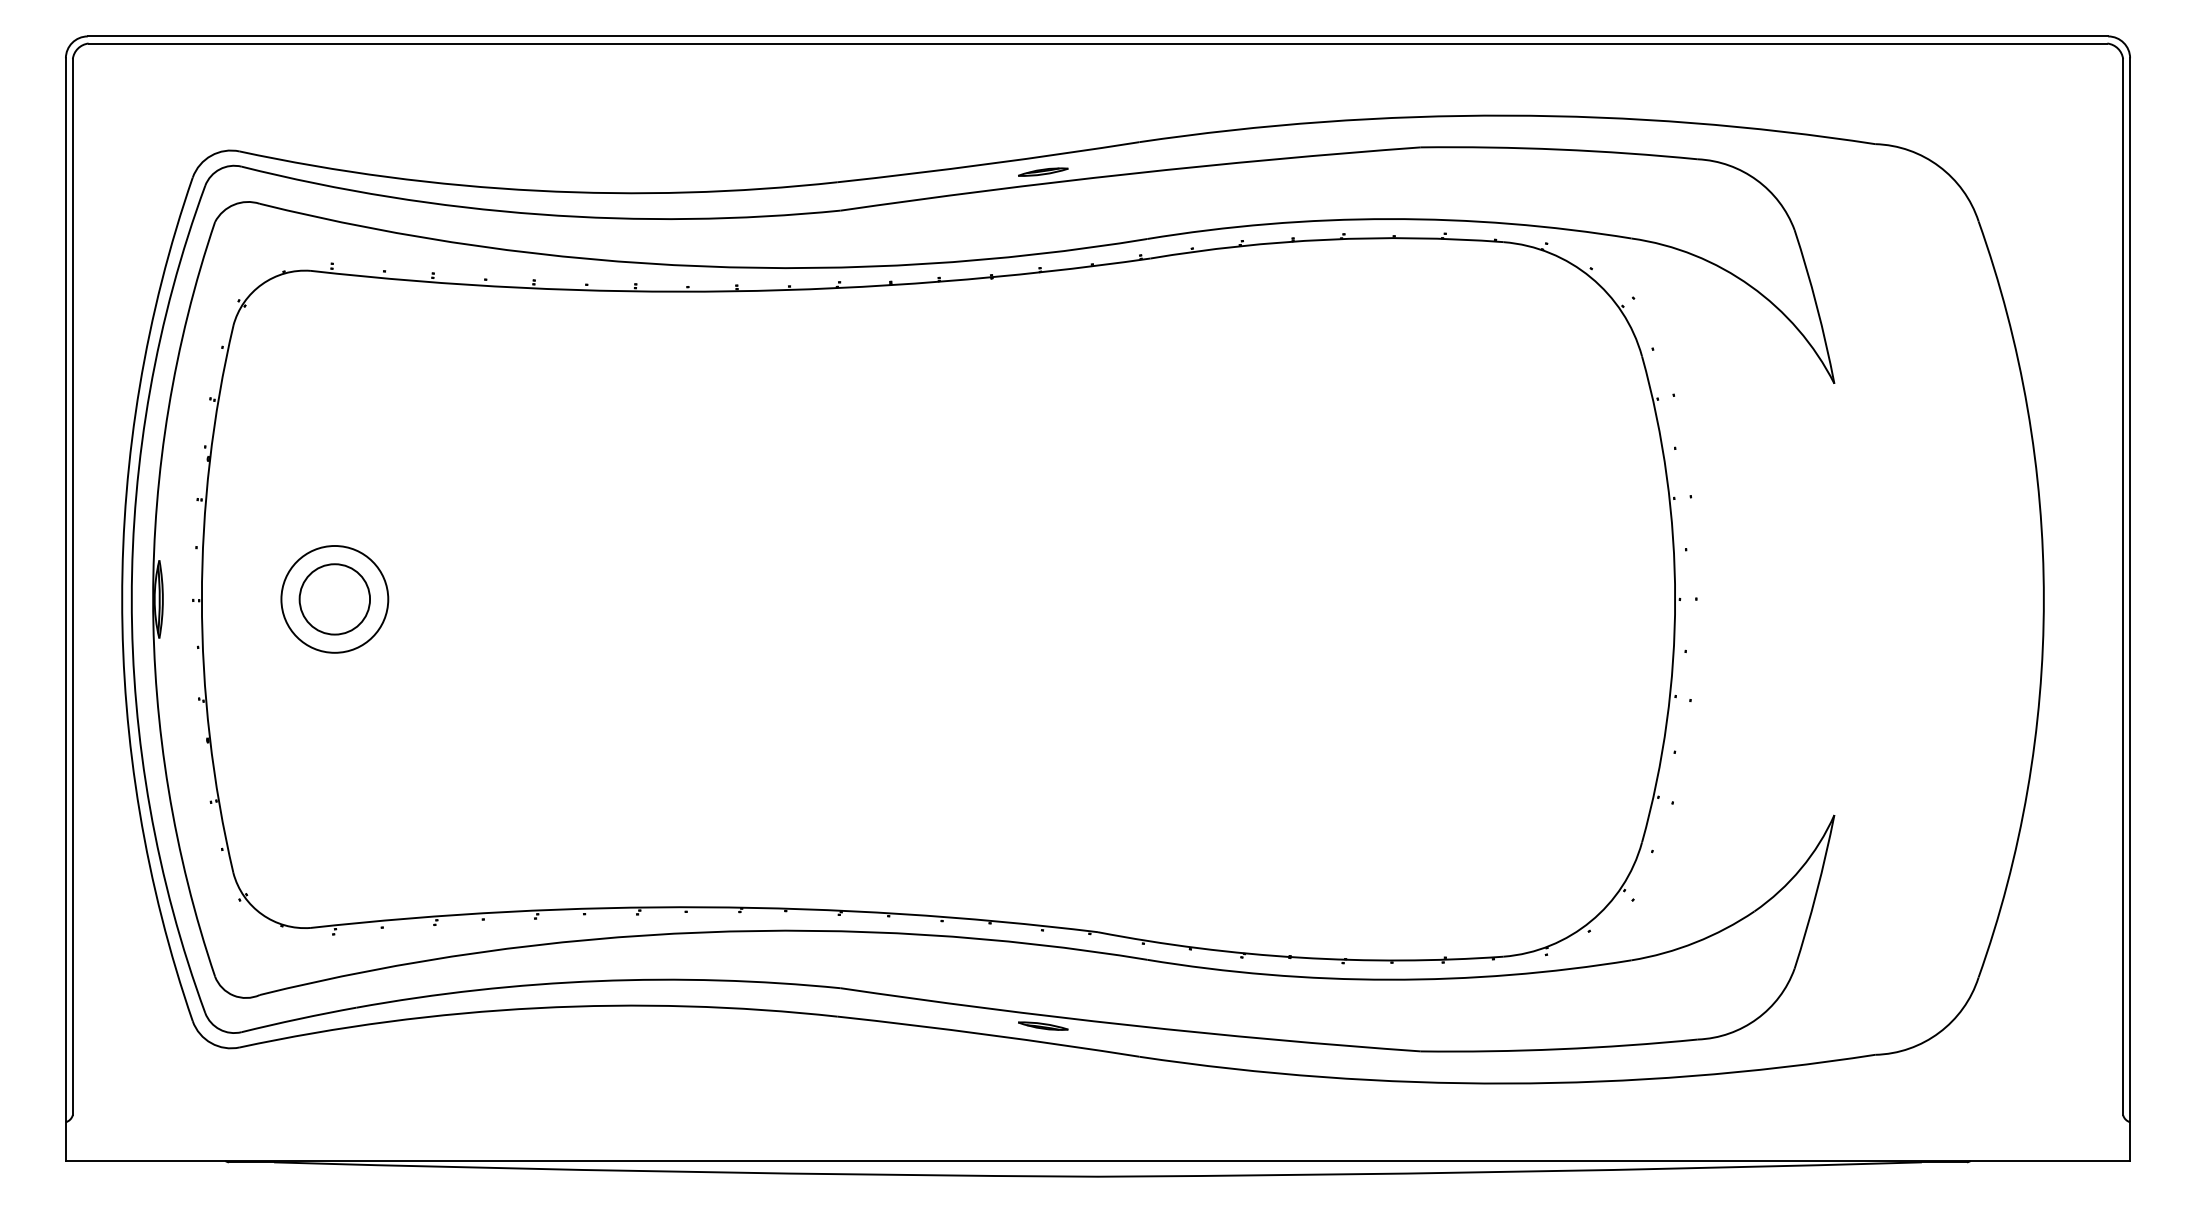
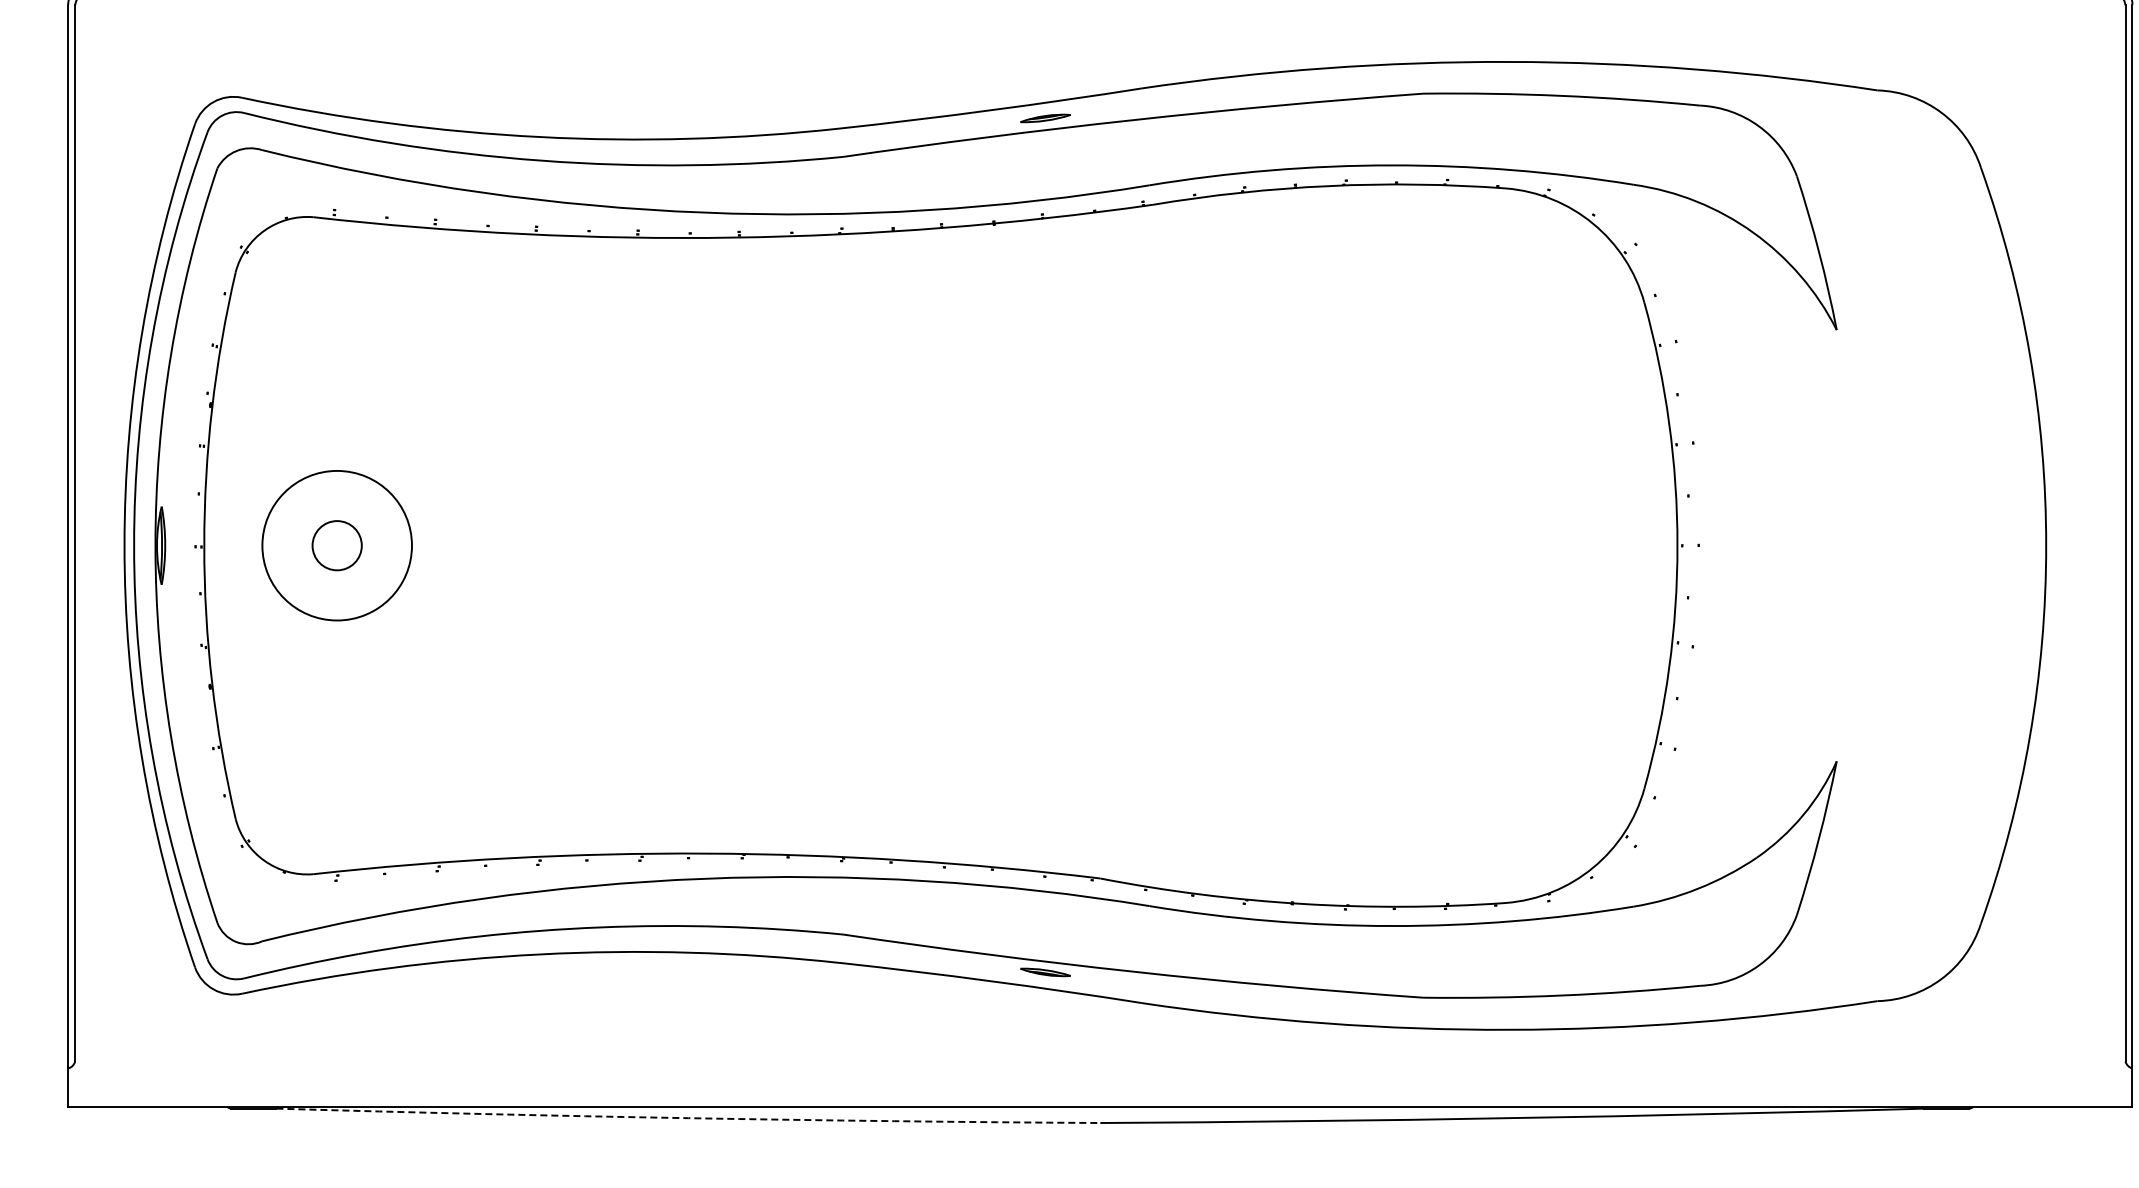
circle: (334, 598) -> (336, 544), size x1.4
circle: (334, 599) -> (336, 545), size x0.7
arc: (686, 1171) -> (688, 1117), solid -> dashed

